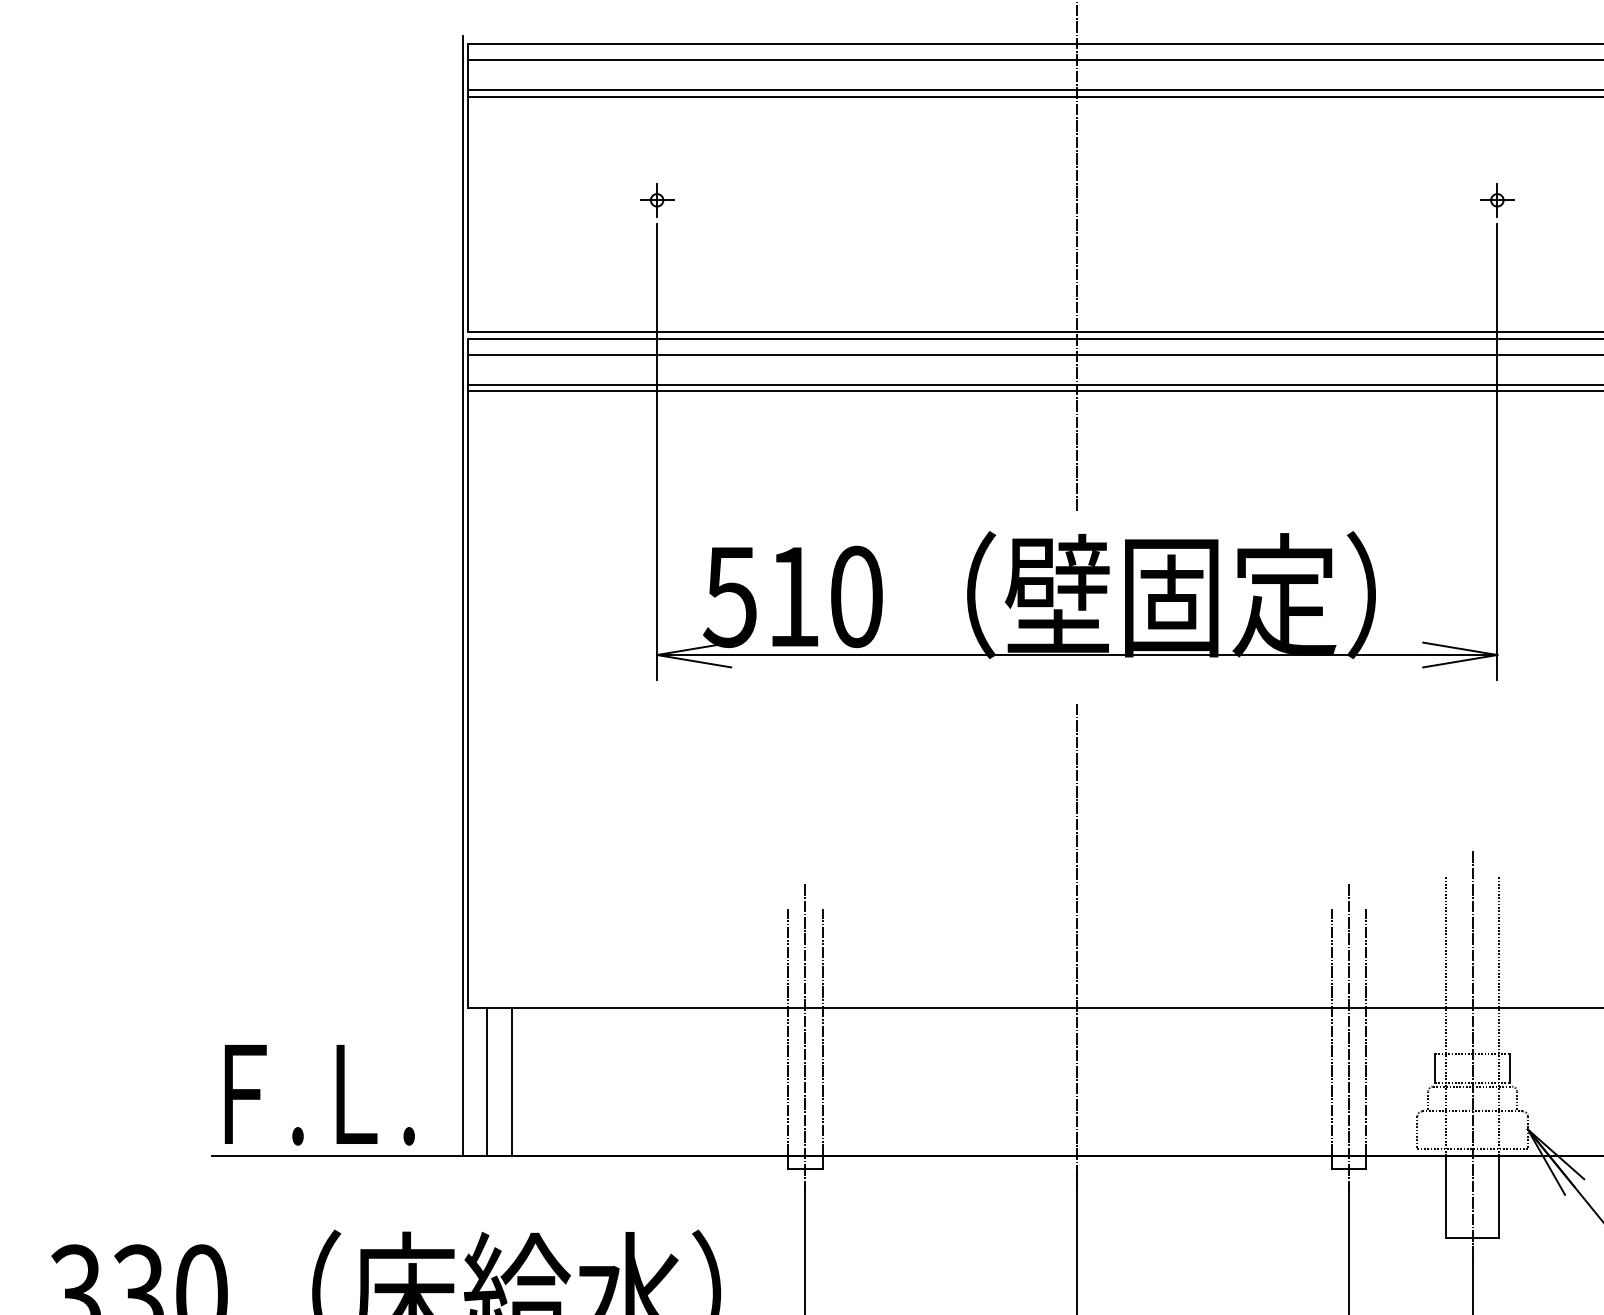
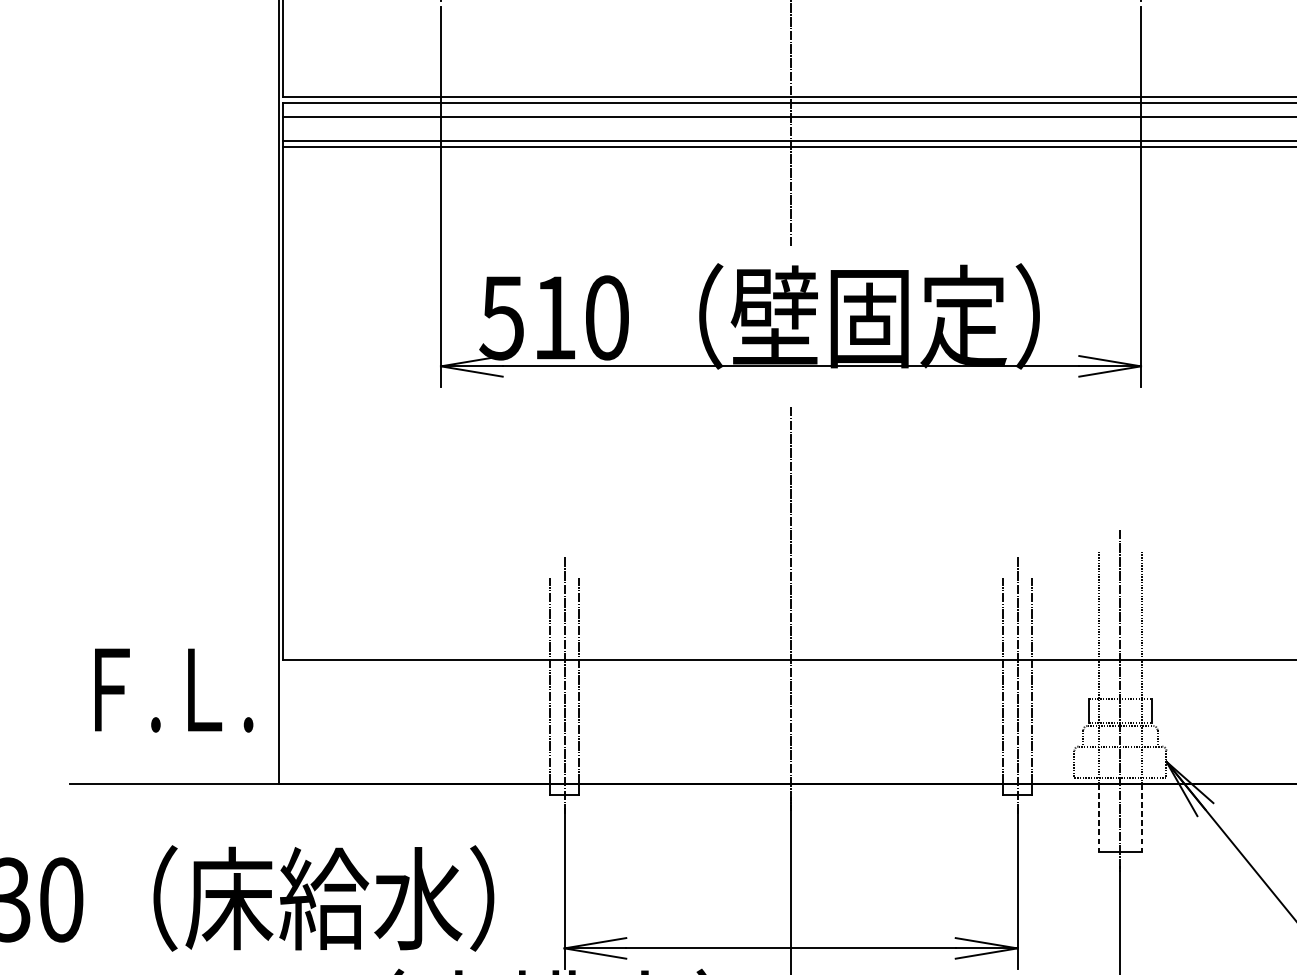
line: (487, 1081) -> (299, 721), removed
line: (512, 1081) -> (320, 721), removed
text: (319, 1095) -> (173, 690), moved
line: (1446, 1197) -> (1098, 818), solid -> dashed
line: (1499, 1197) -> (1142, 818), solid -> dashed

